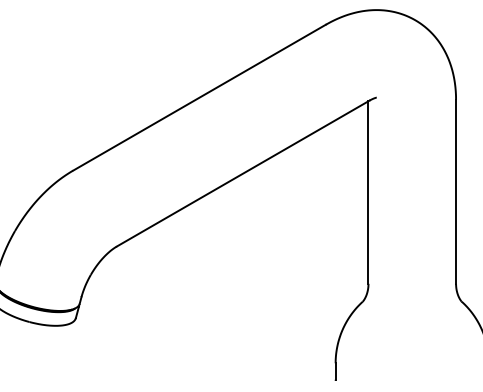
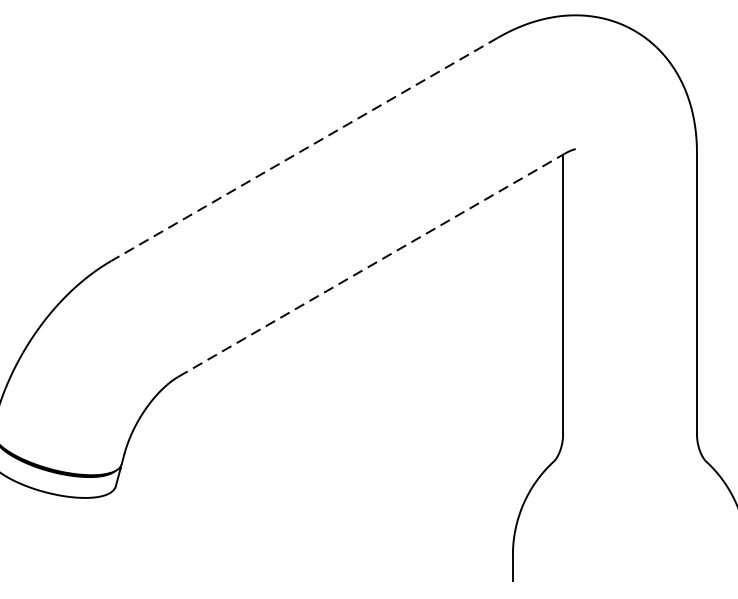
line: (199, 97) -> (304, 148), solid -> dashed
line: (243, 173) -> (372, 265), solid -> dashed

